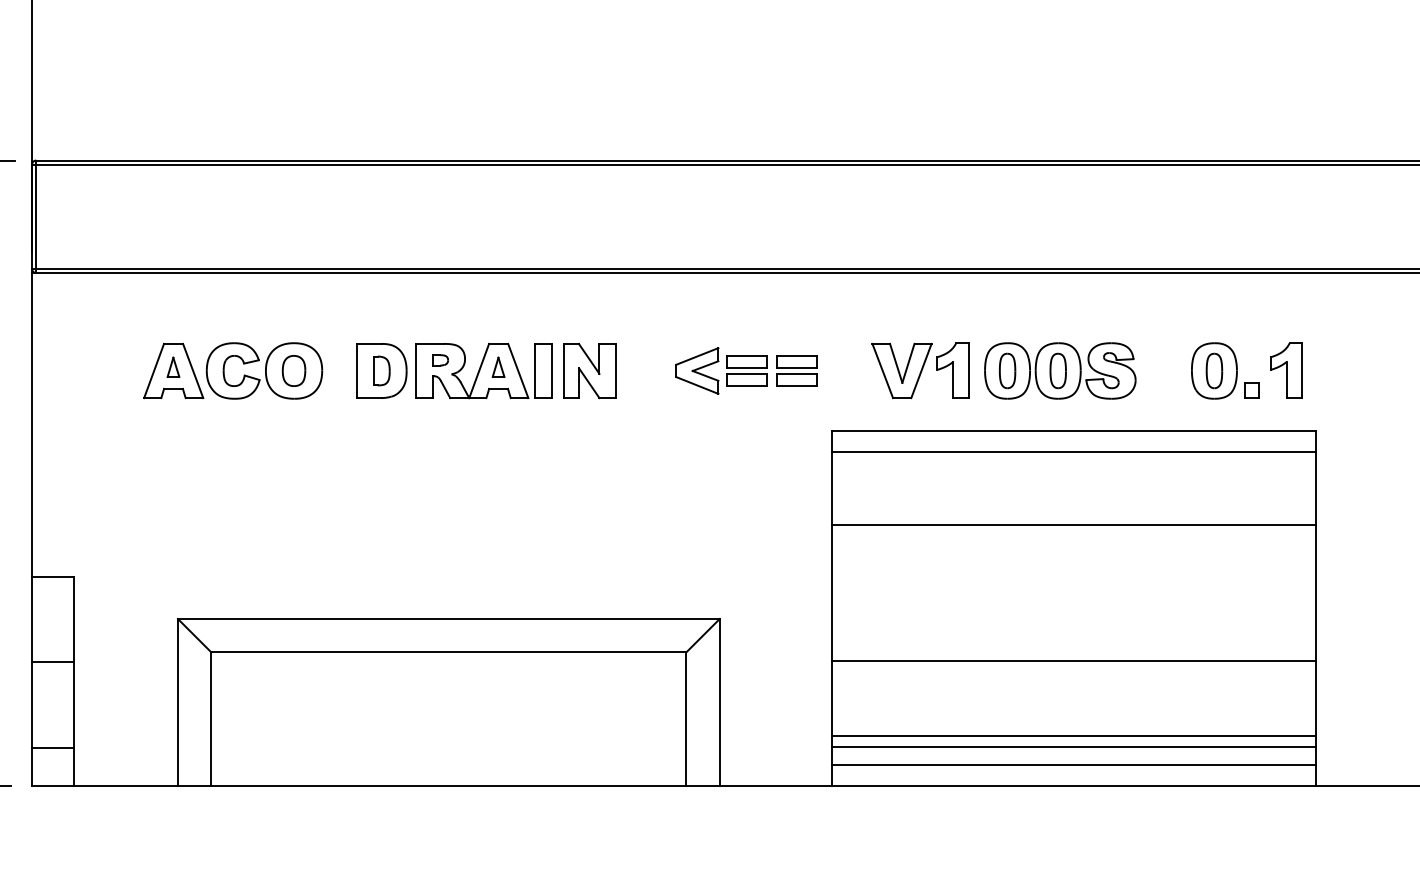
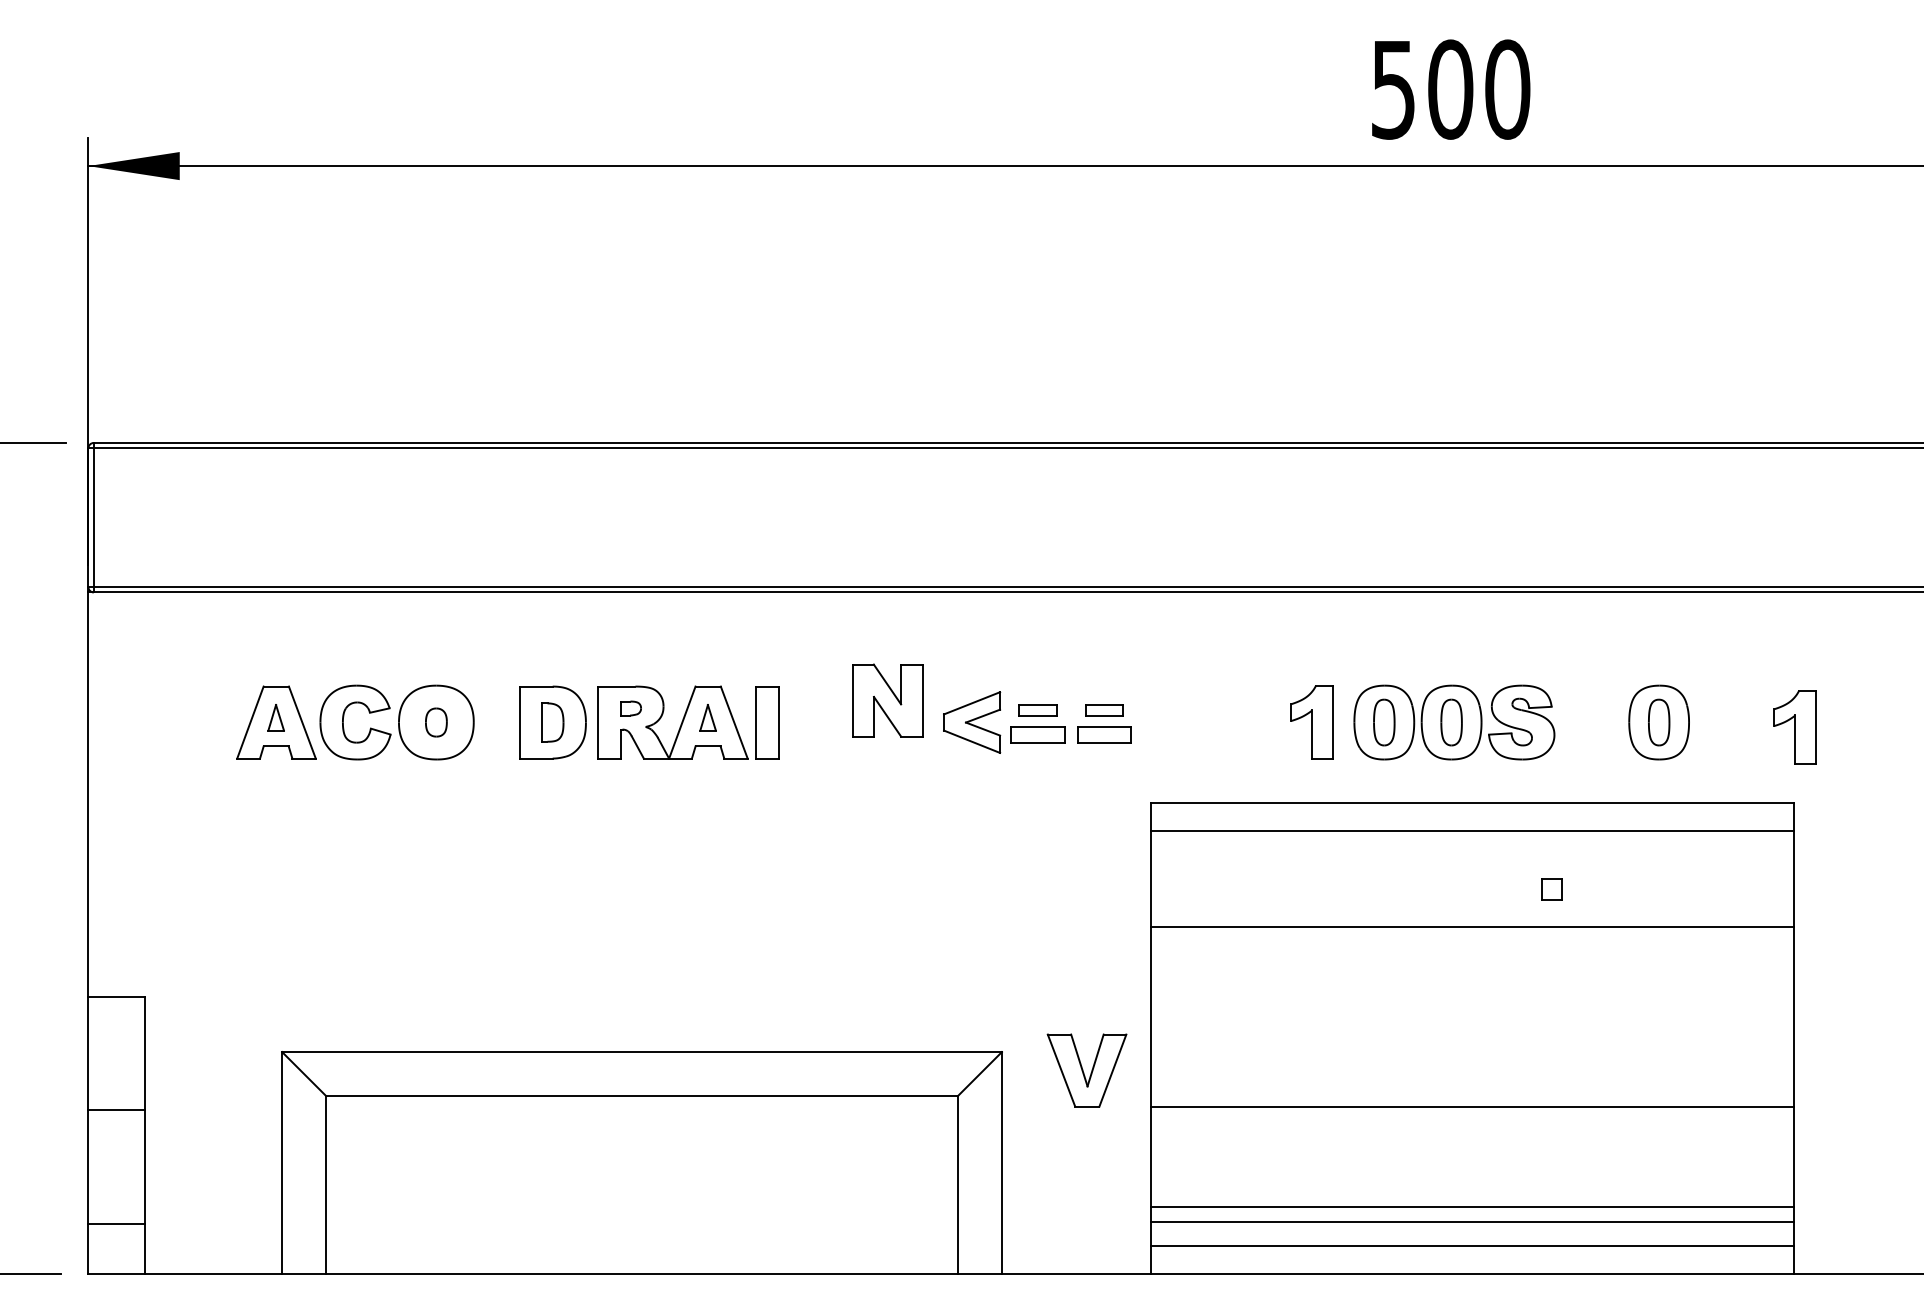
part: (746, 361) -> (1037, 709), size x0.7
part: (796, 361) -> (1104, 709), size x0.7
part: (294, 370) -> (436, 722), size x0.7
part: (589, 370) -> (887, 700), moved
part: (901, 370) -> (1086, 1070), moved
part: (1286, 370) -> (1794, 727), moved
part: (1251, 390) -> (1551, 889), moved

